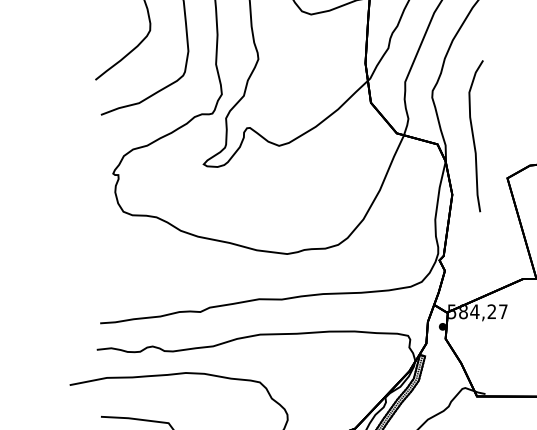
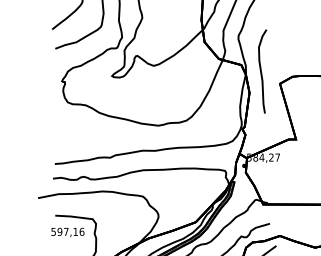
curve: (473, 136) -> (261, 71), moved

